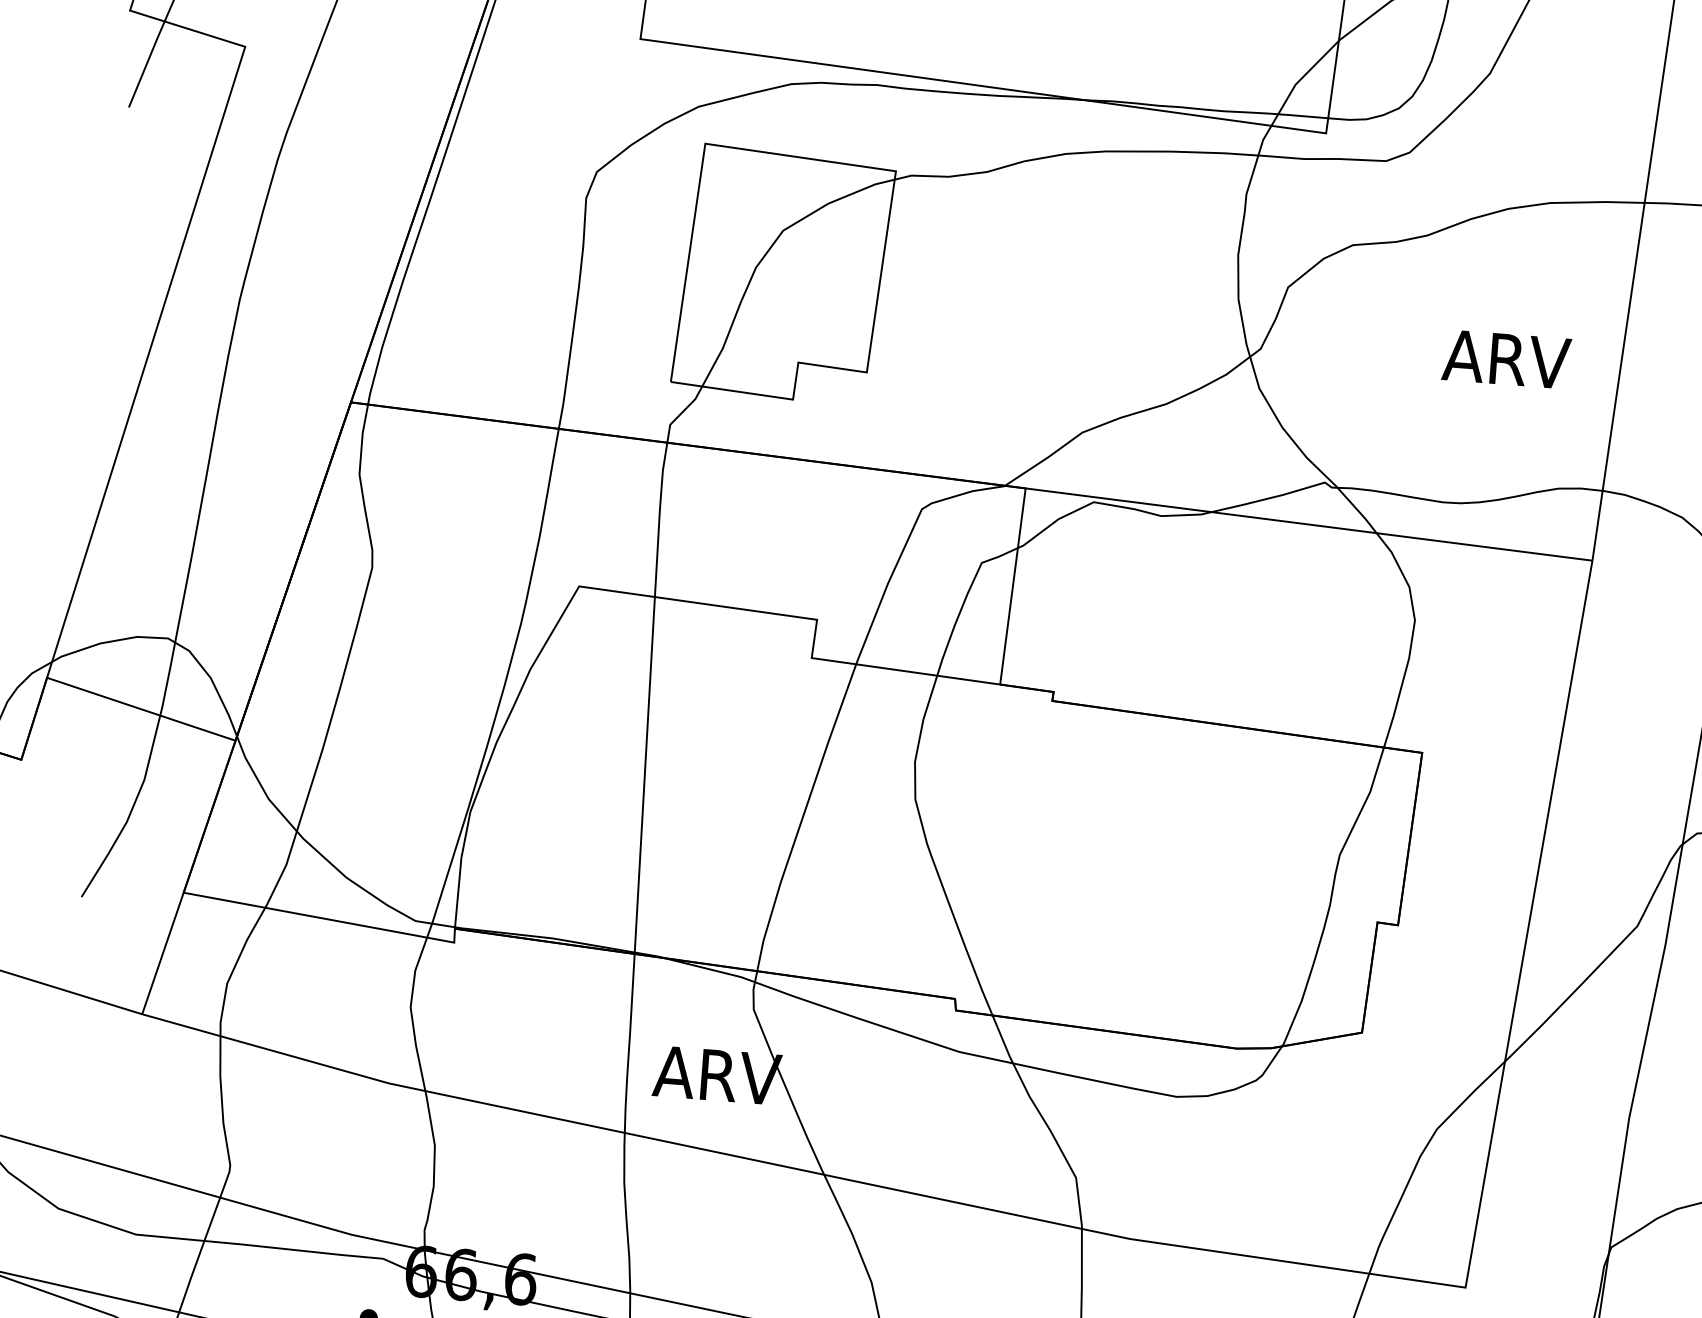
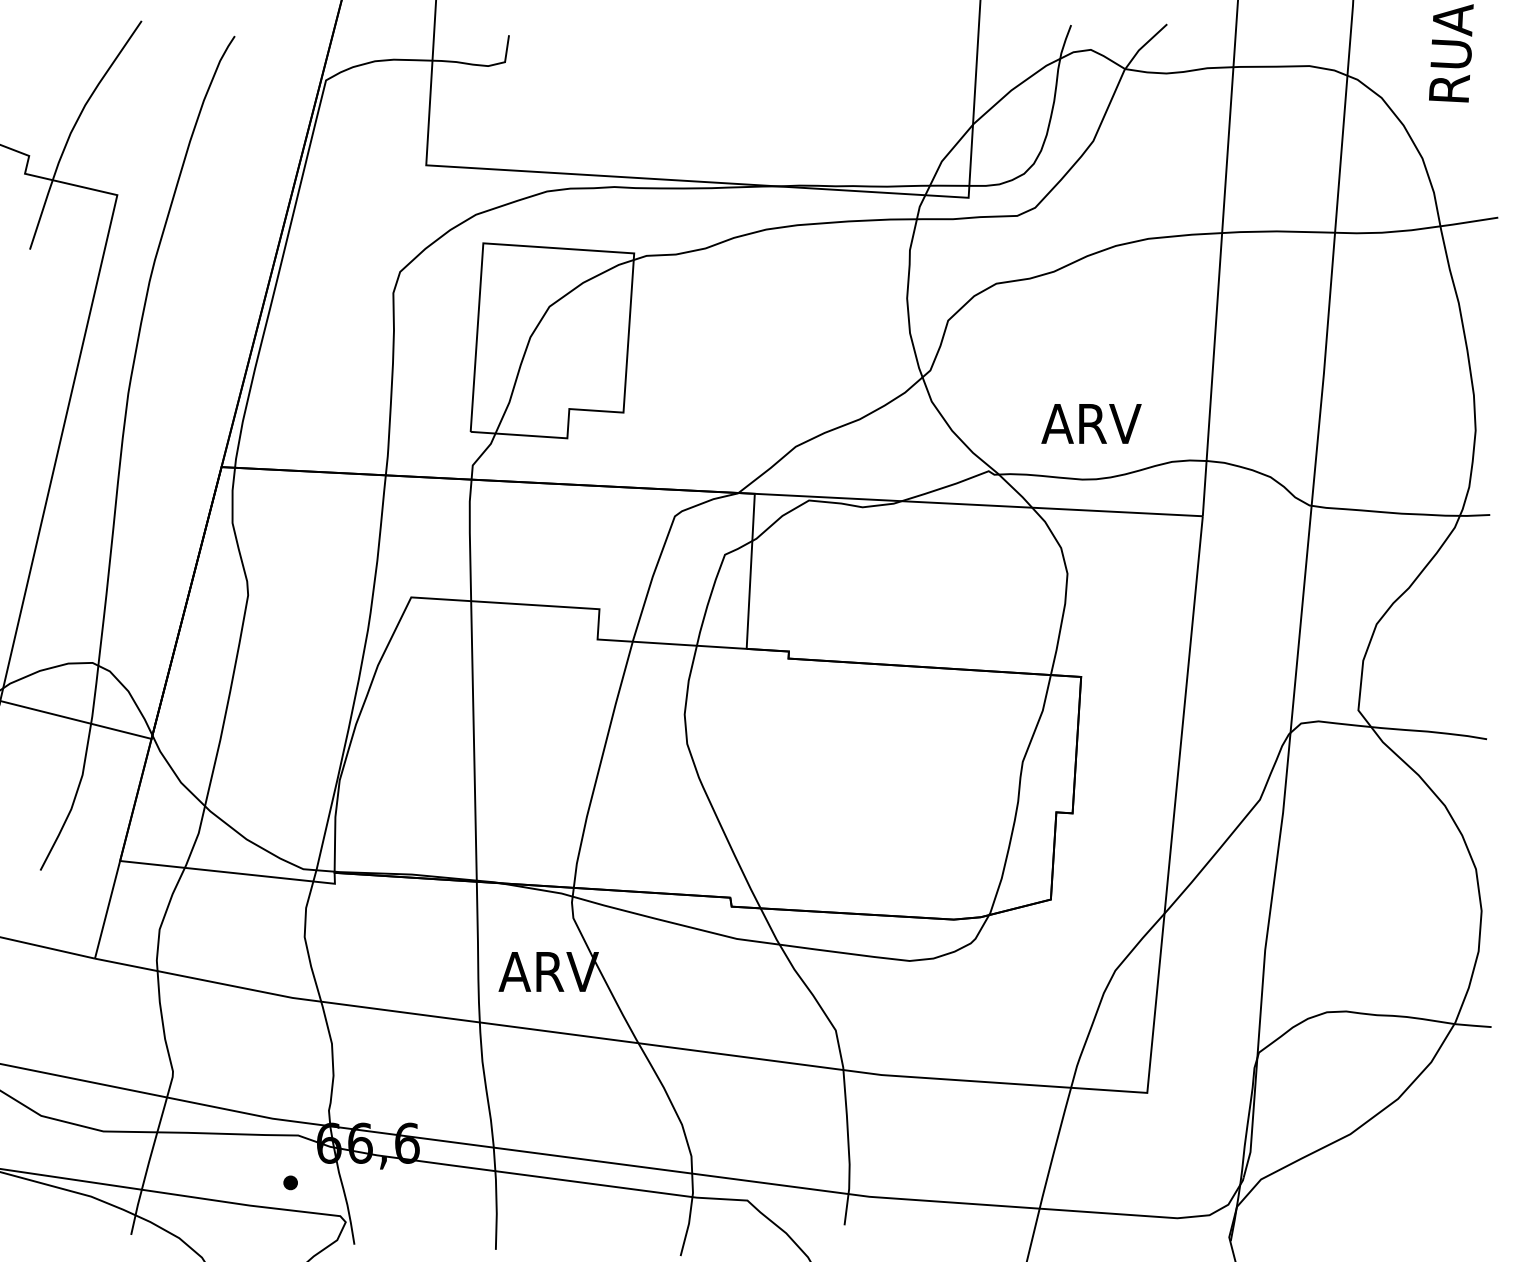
text: (1506, 358) -> (1091, 423), moved

